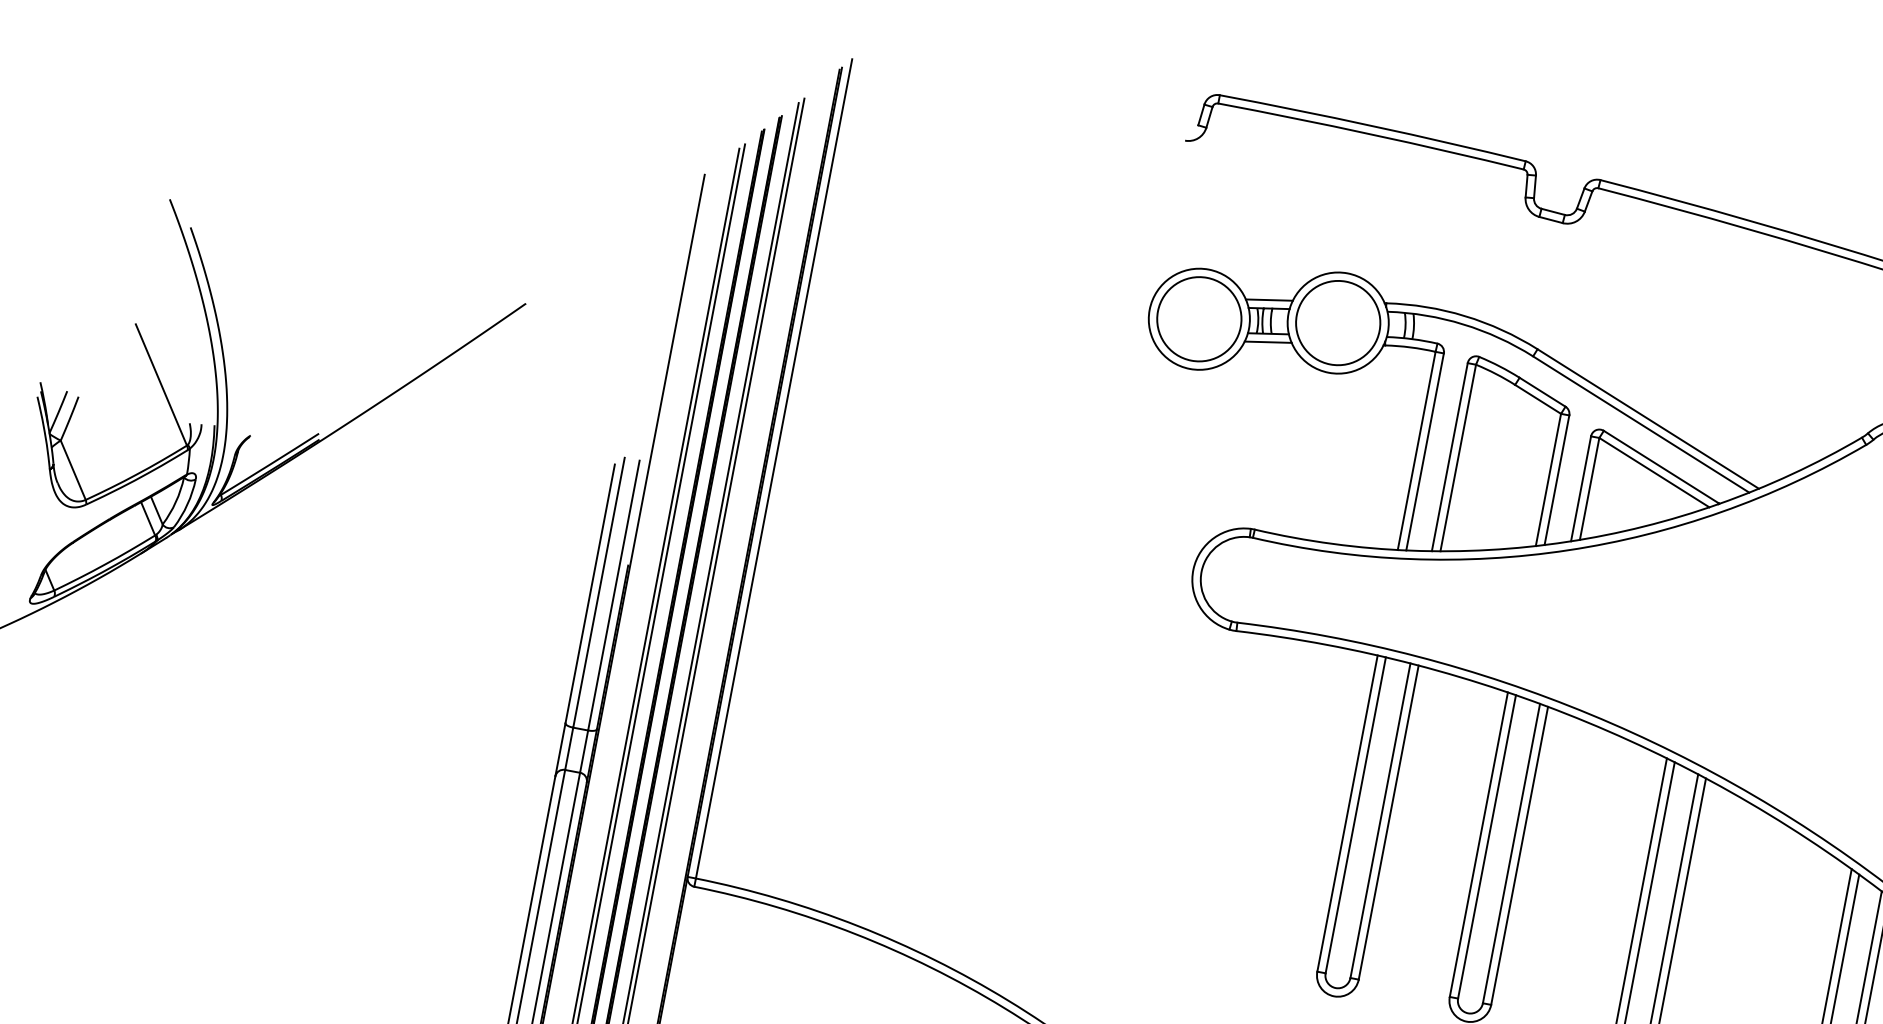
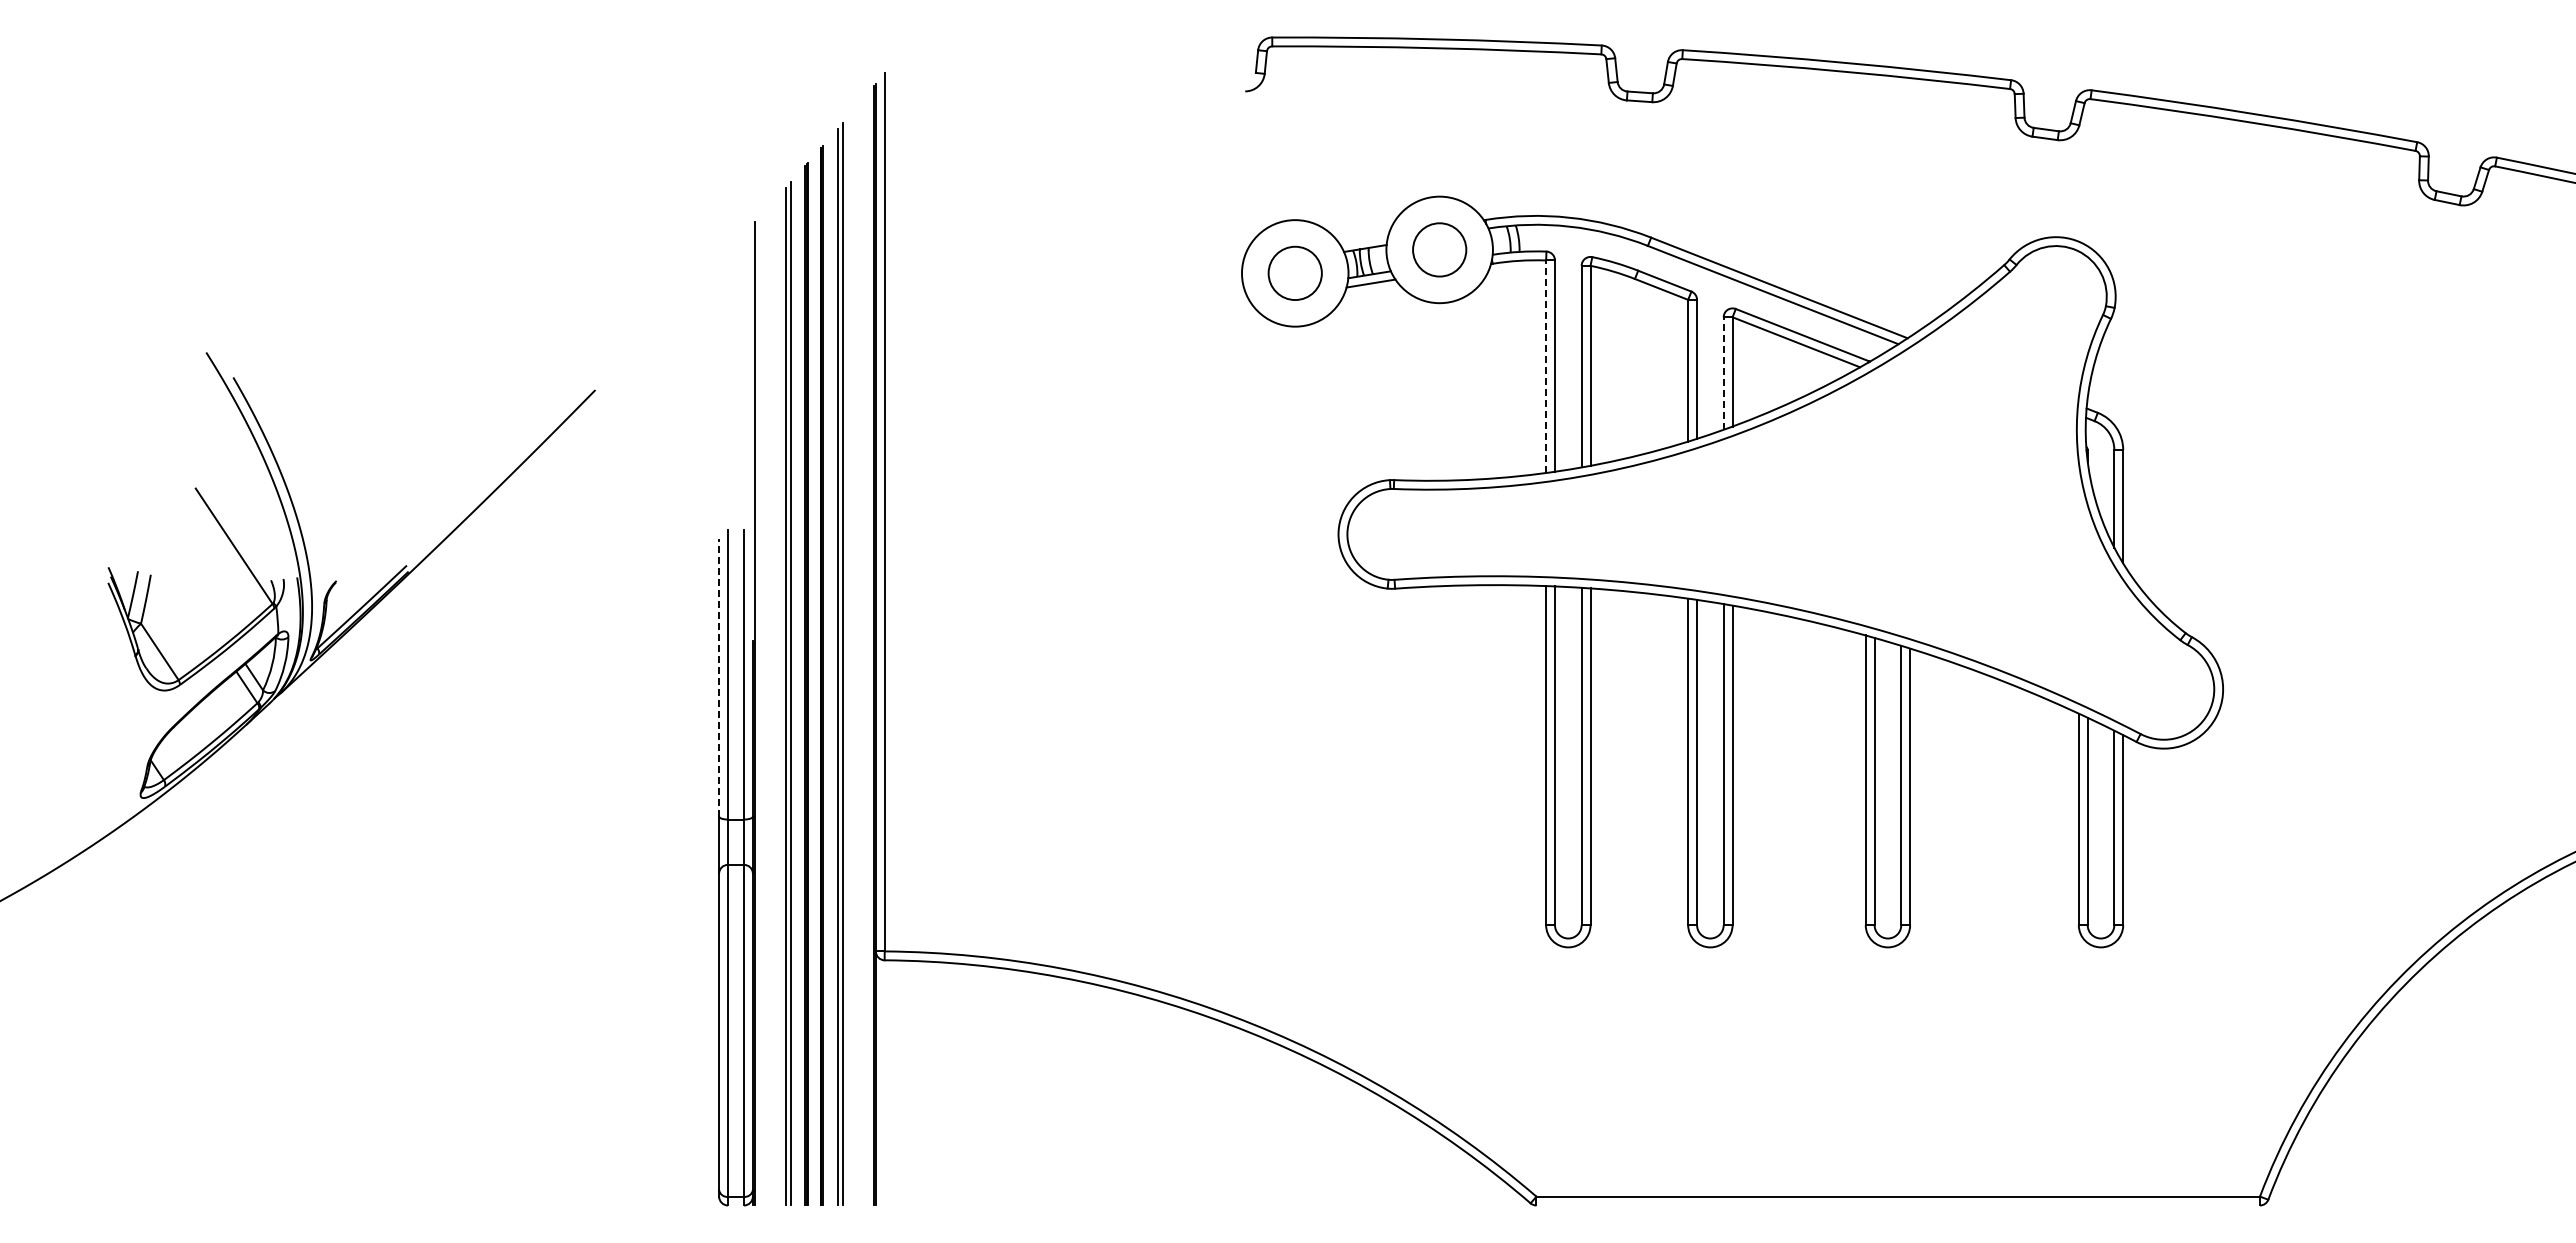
line: (1269, 299) -> (1363, 239), removed
circle: (1198, 319) -> (1294, 273), size x0.6
circle: (1338, 322) -> (1439, 249), size x0.6
line: (1417, 450) -> (1546, 366), solid -> dashed
line: (1580, 488) -> (1723, 373), solid -> dashed
line: (590, 593) -> (719, 677), solid -> dashed

